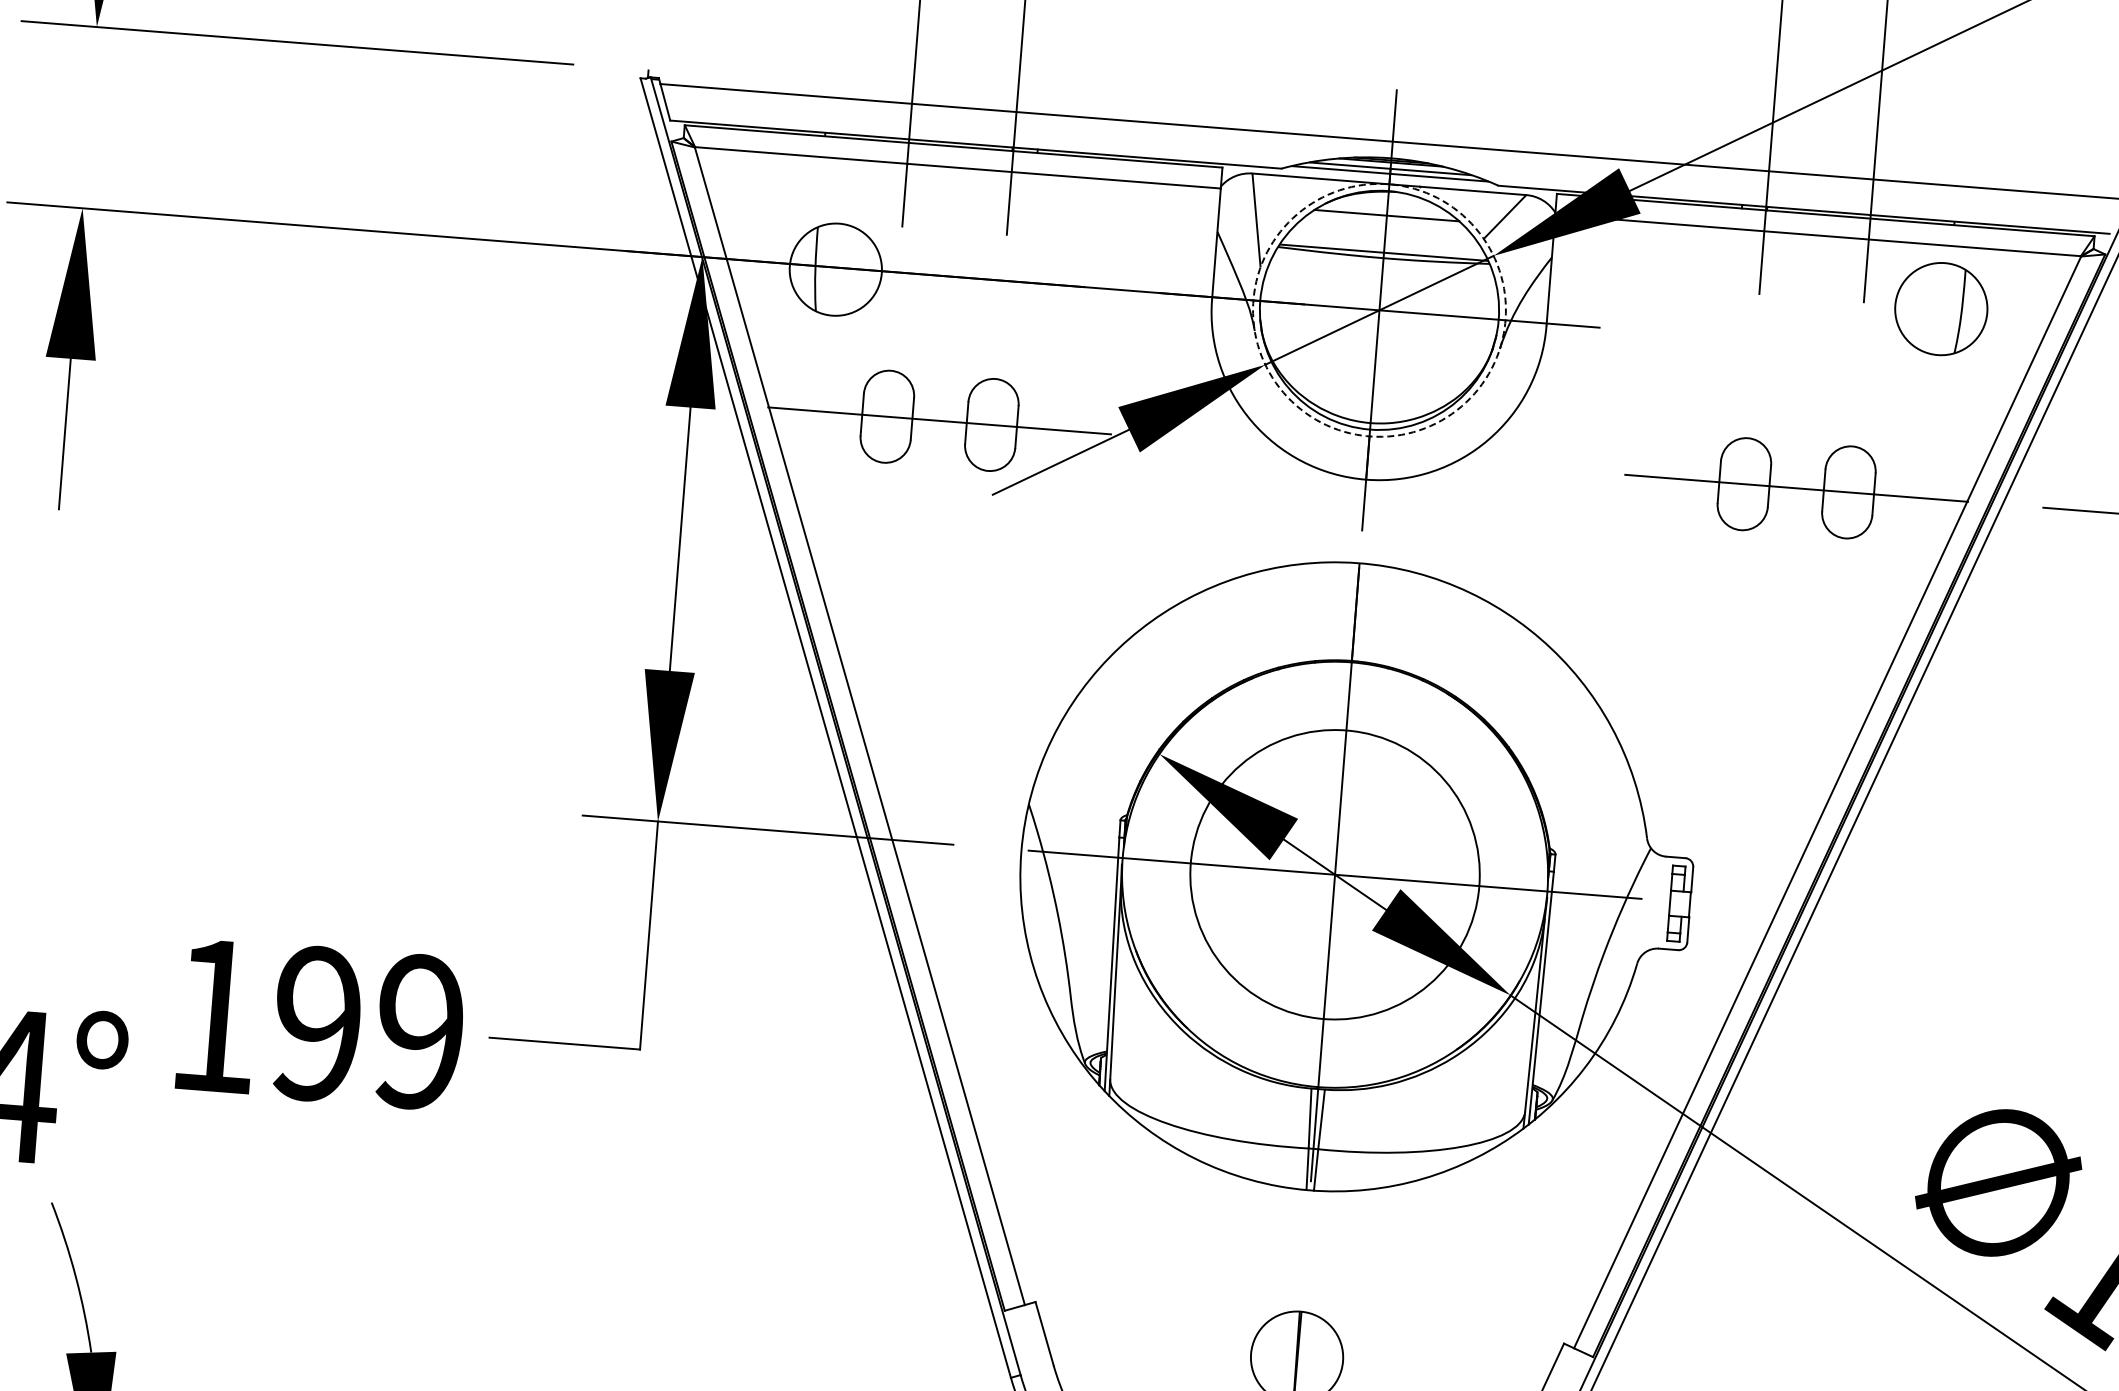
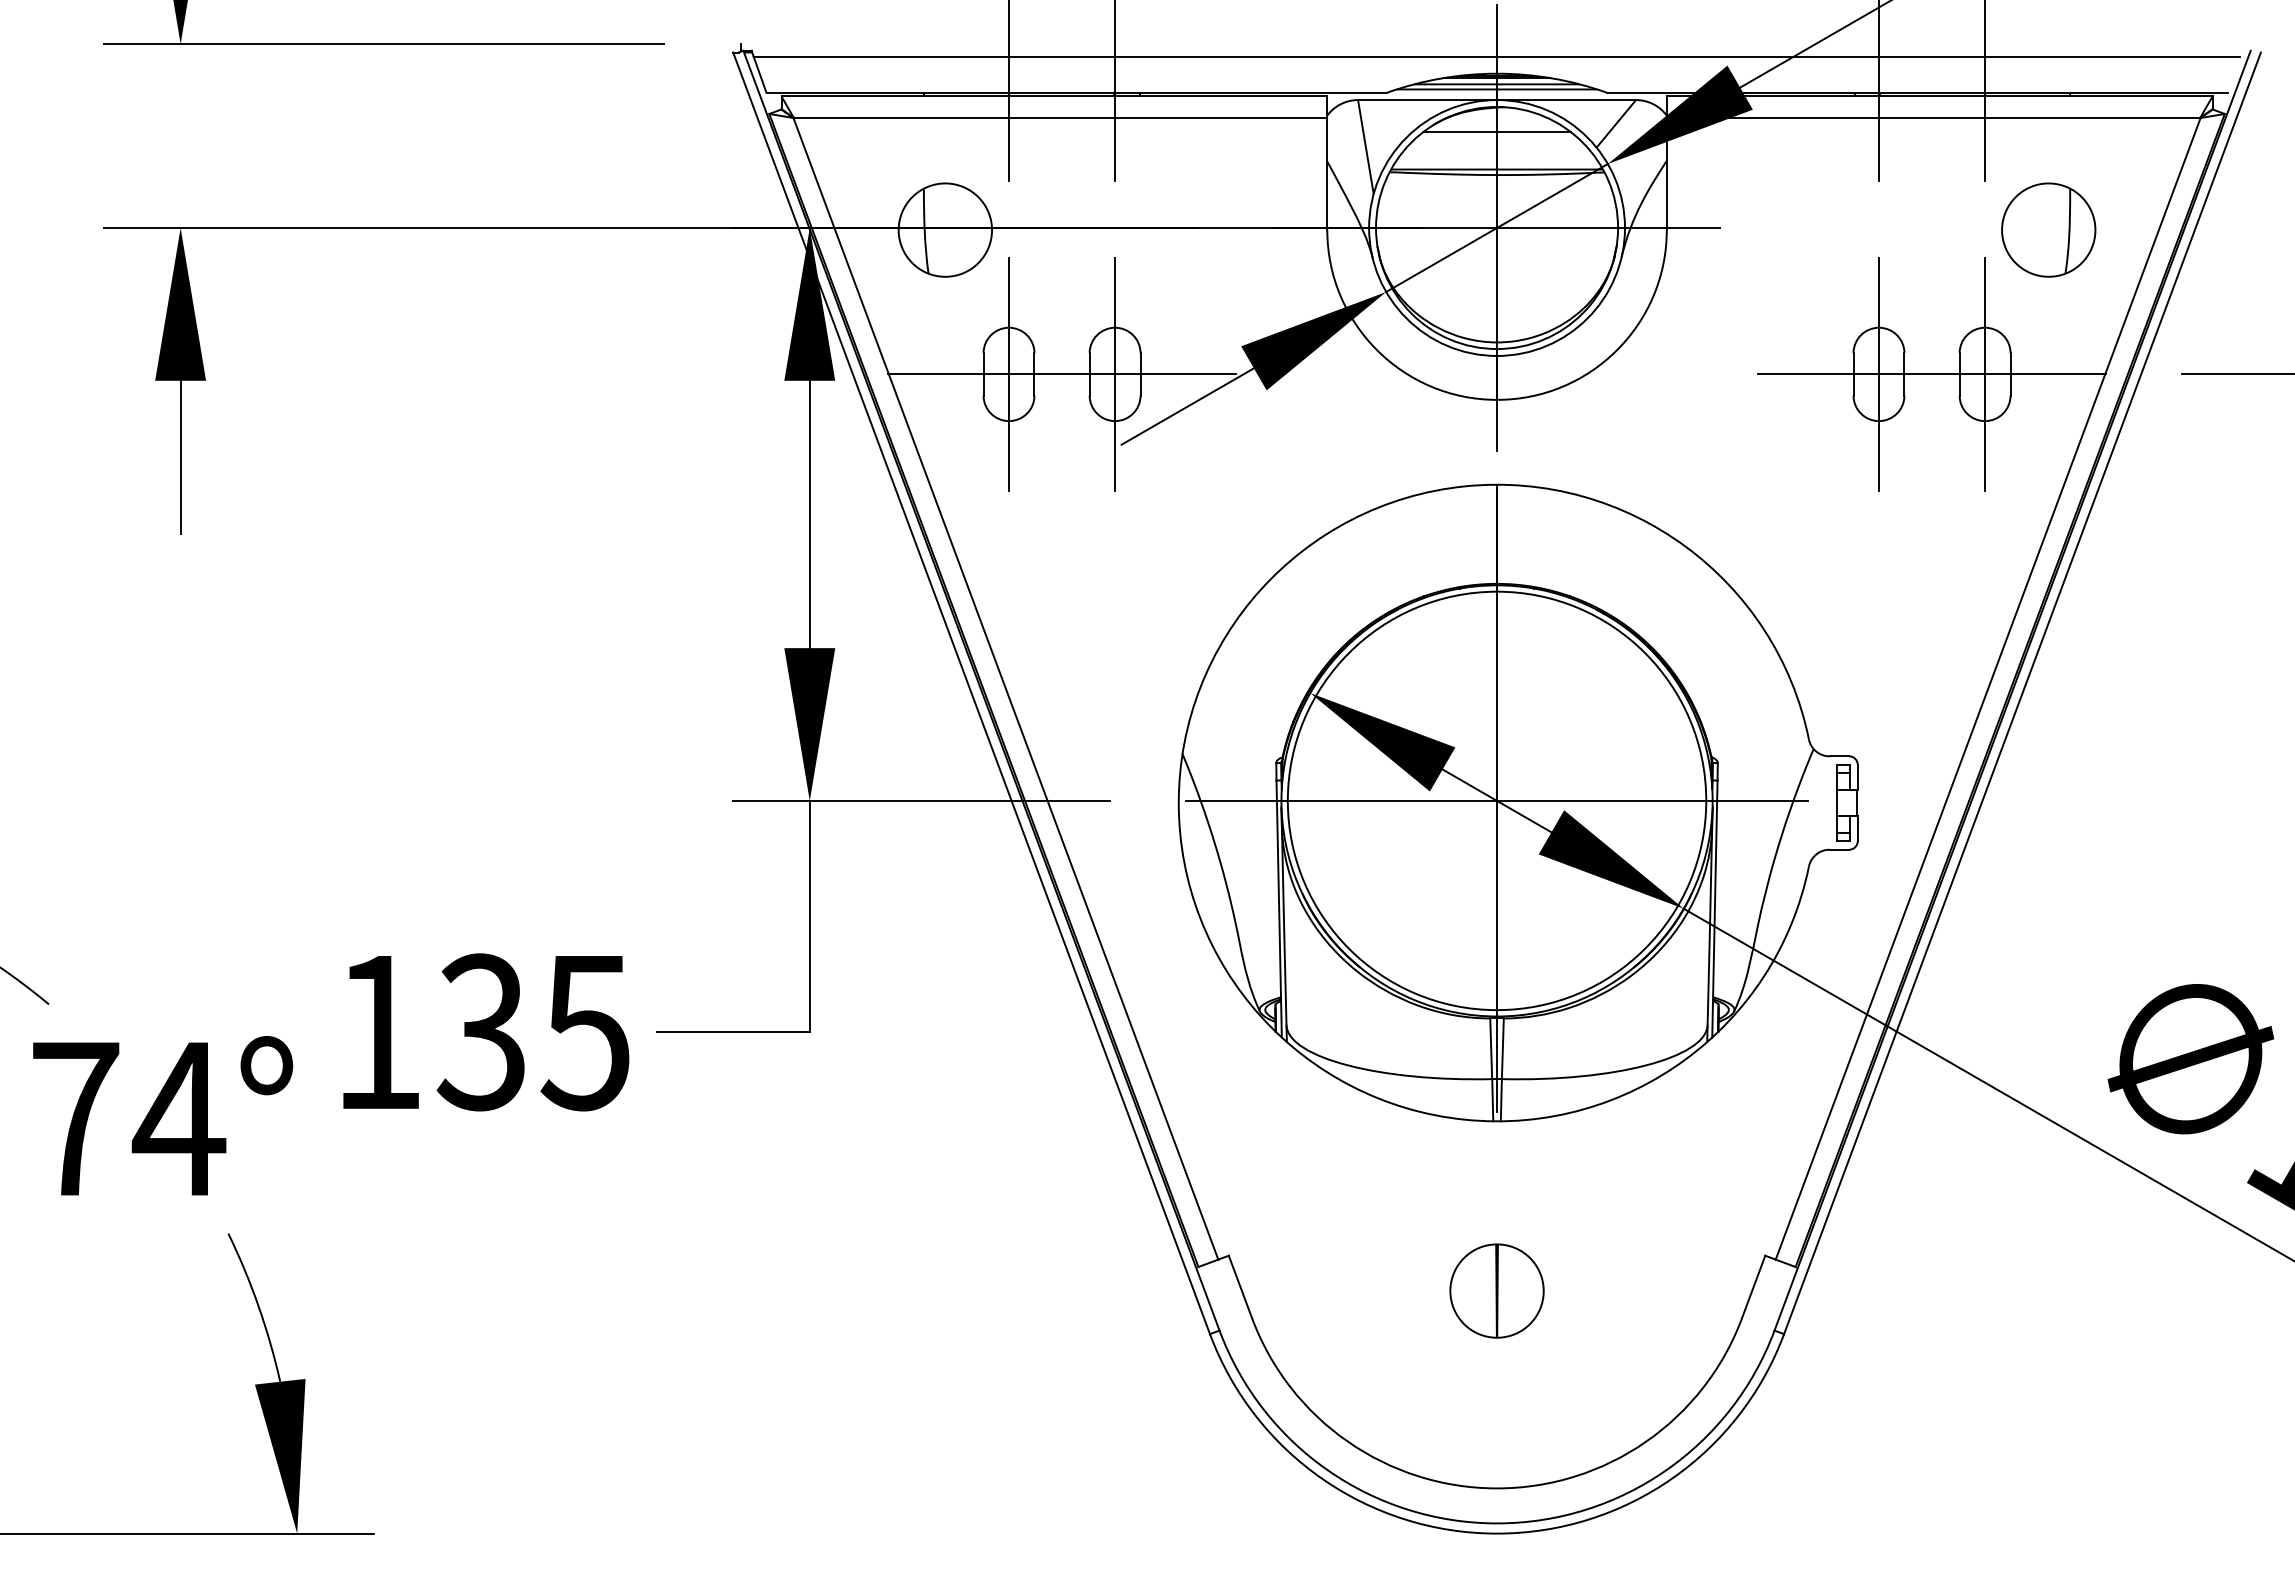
part: (1941, 308) -> (2048, 229), moved
circle: (1379, 309) -> (1497, 227), dashed -> solid
line: (887, 416) -> (1009, 374), added
line: (992, 425) -> (1115, 374), added
line: (1743, 484) -> (1878, 374), added
line: (1849, 492) -> (1985, 374), added
circle: (1334, 874) -> (1496, 800), size x1.43
text: (366, 1028) -> (532, 1032), 199 -> 135

